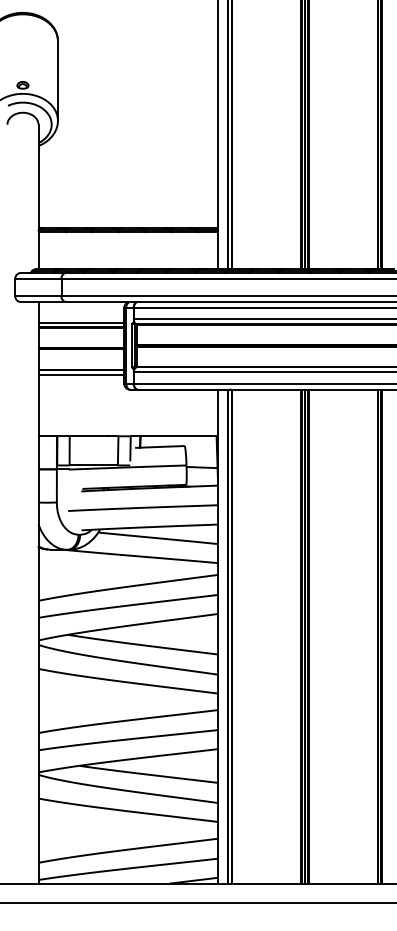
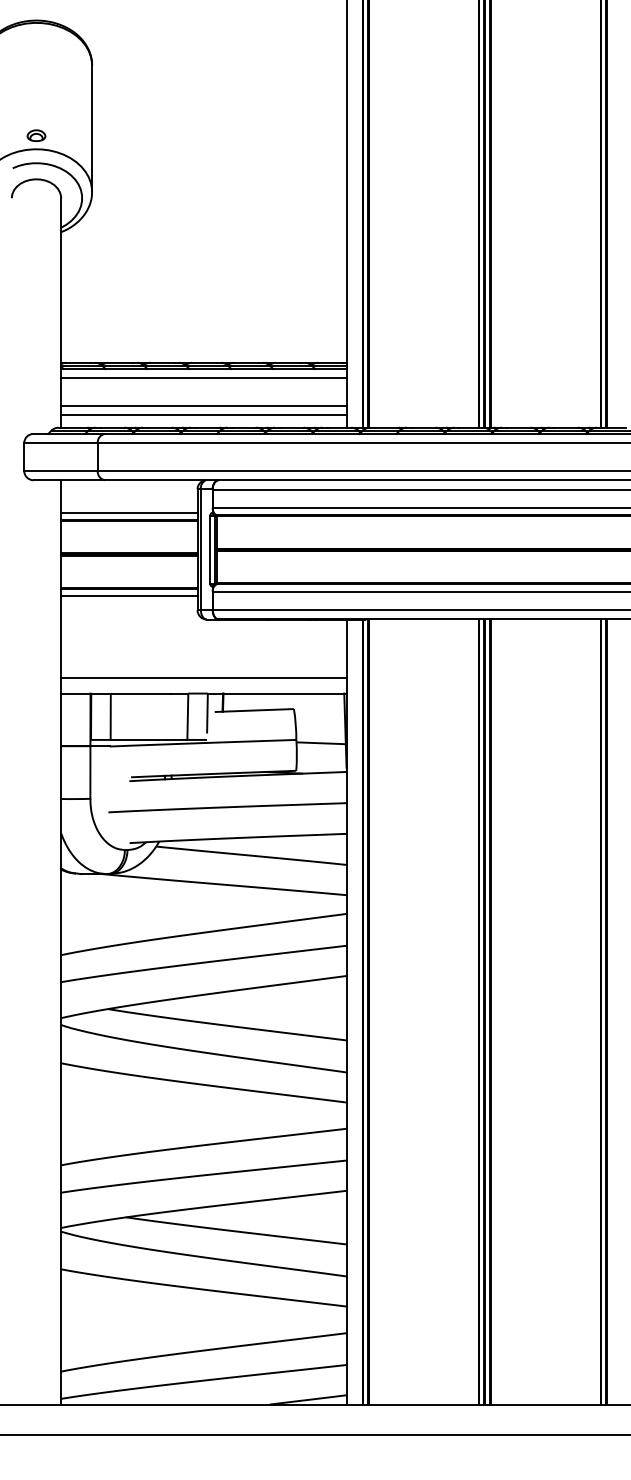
line: (128, 237) -> (204, 377), added
line: (128, 255) -> (204, 406), added
line: (128, 261) -> (204, 415), added
line: (128, 426) -> (204, 678), added

